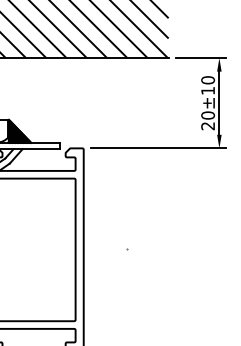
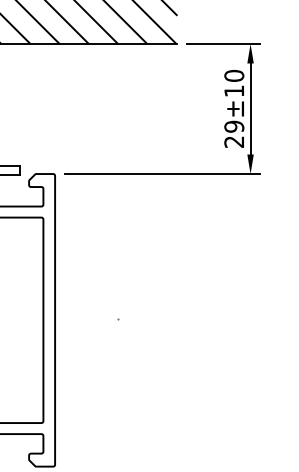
text: (207, 115) -> (233, 126), 20±10 -> 29±10

